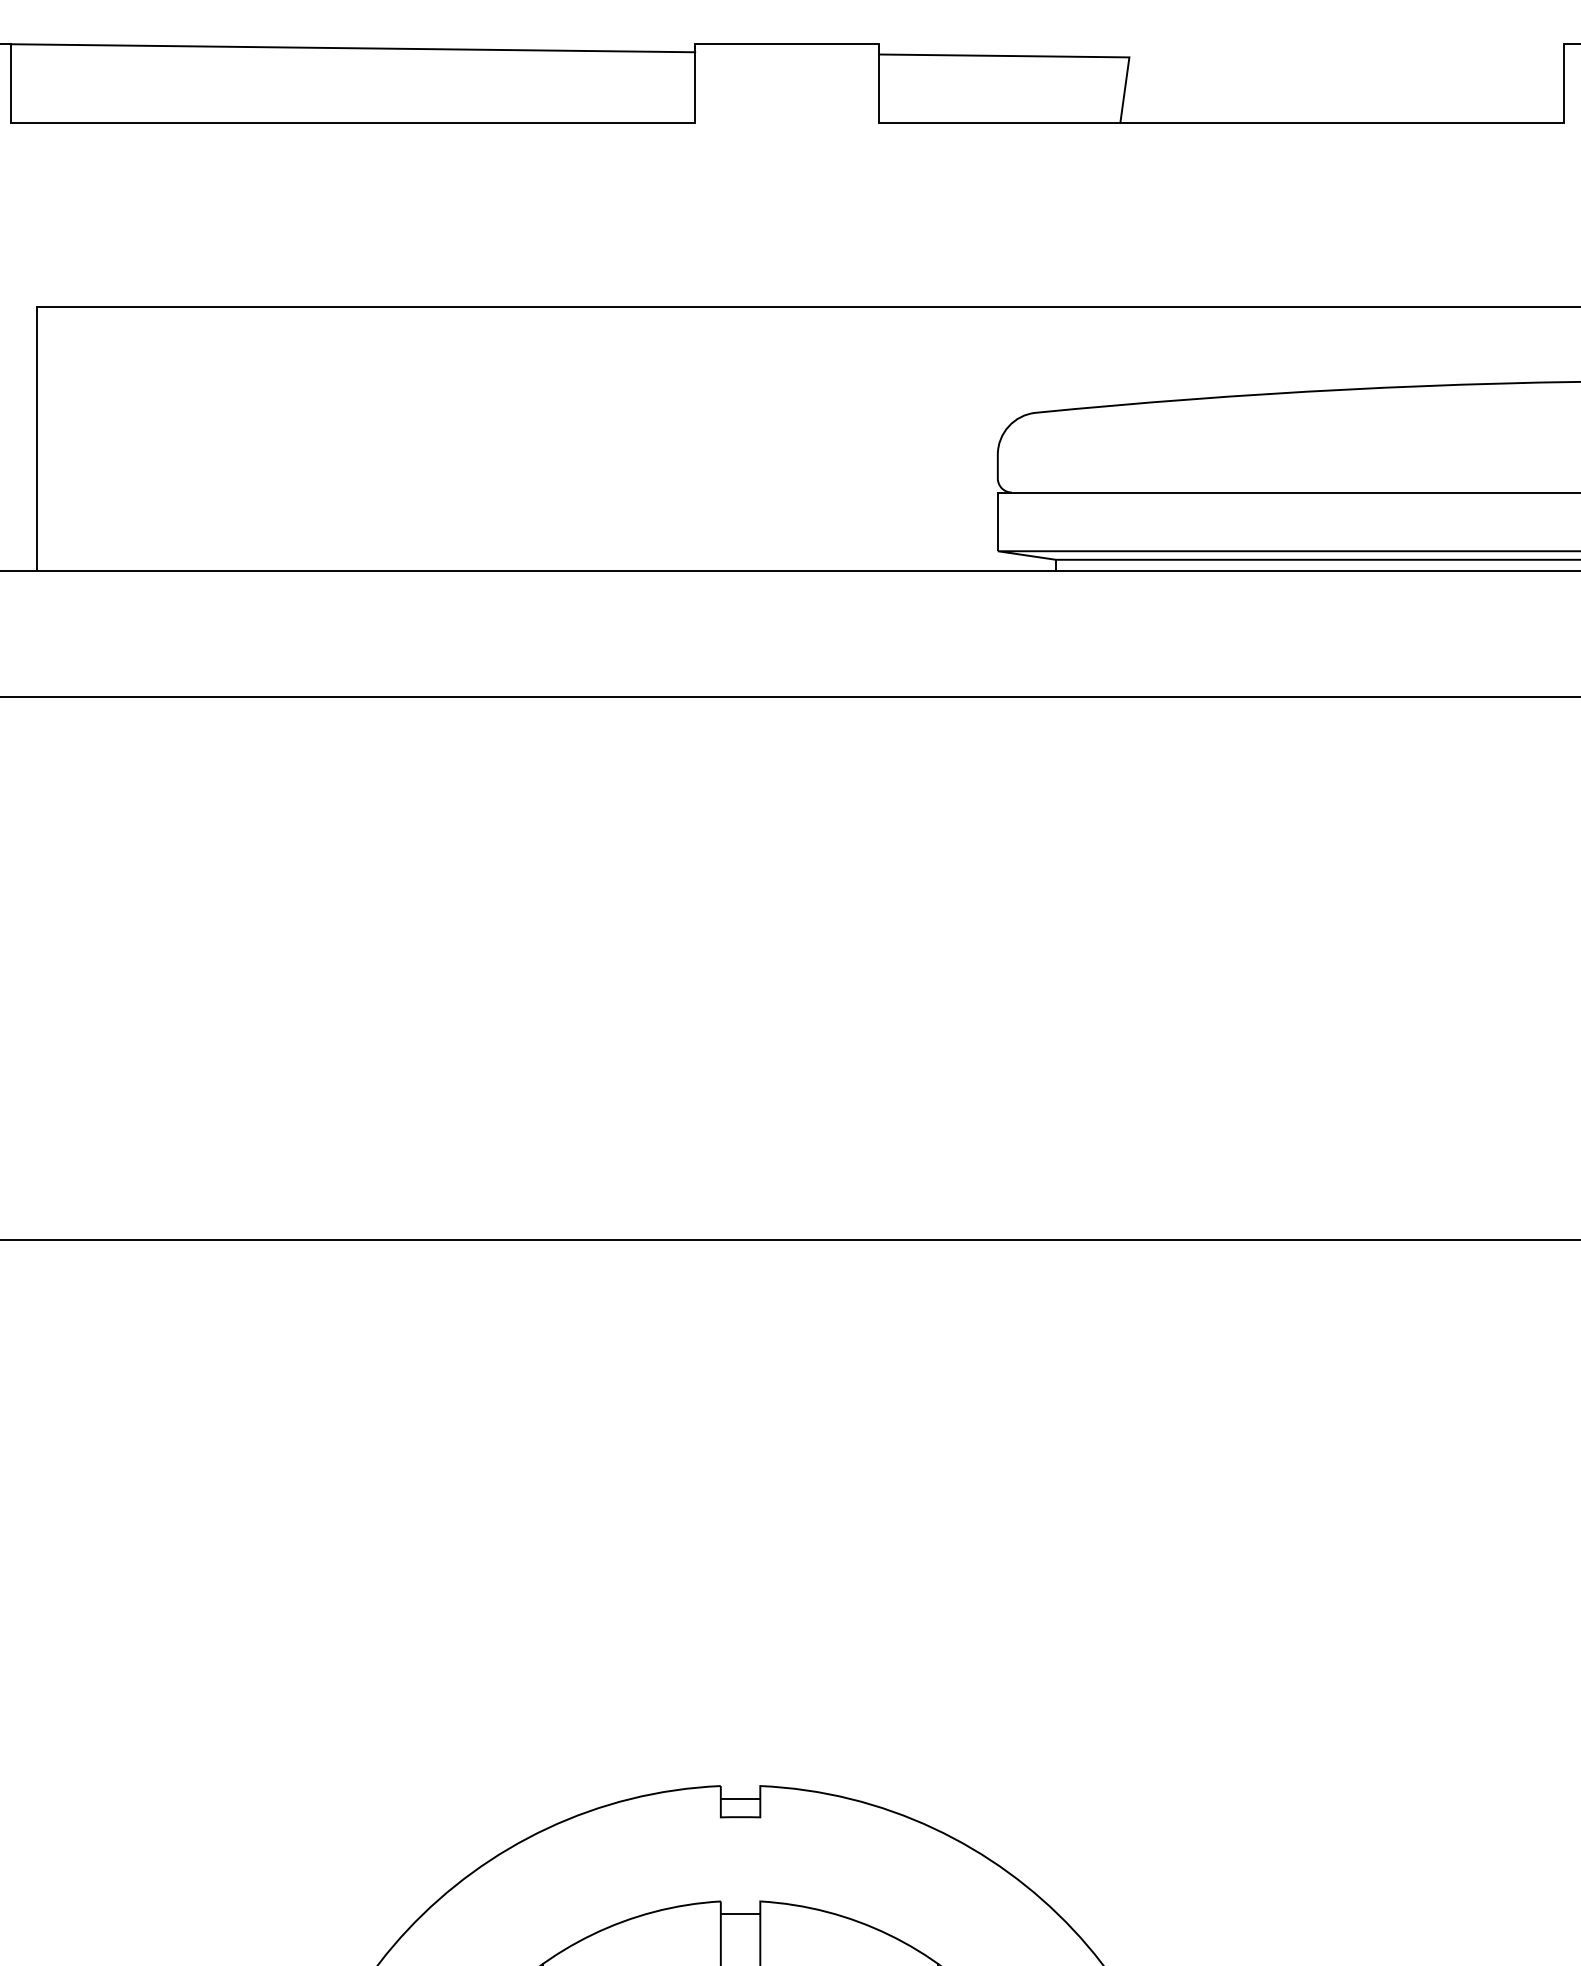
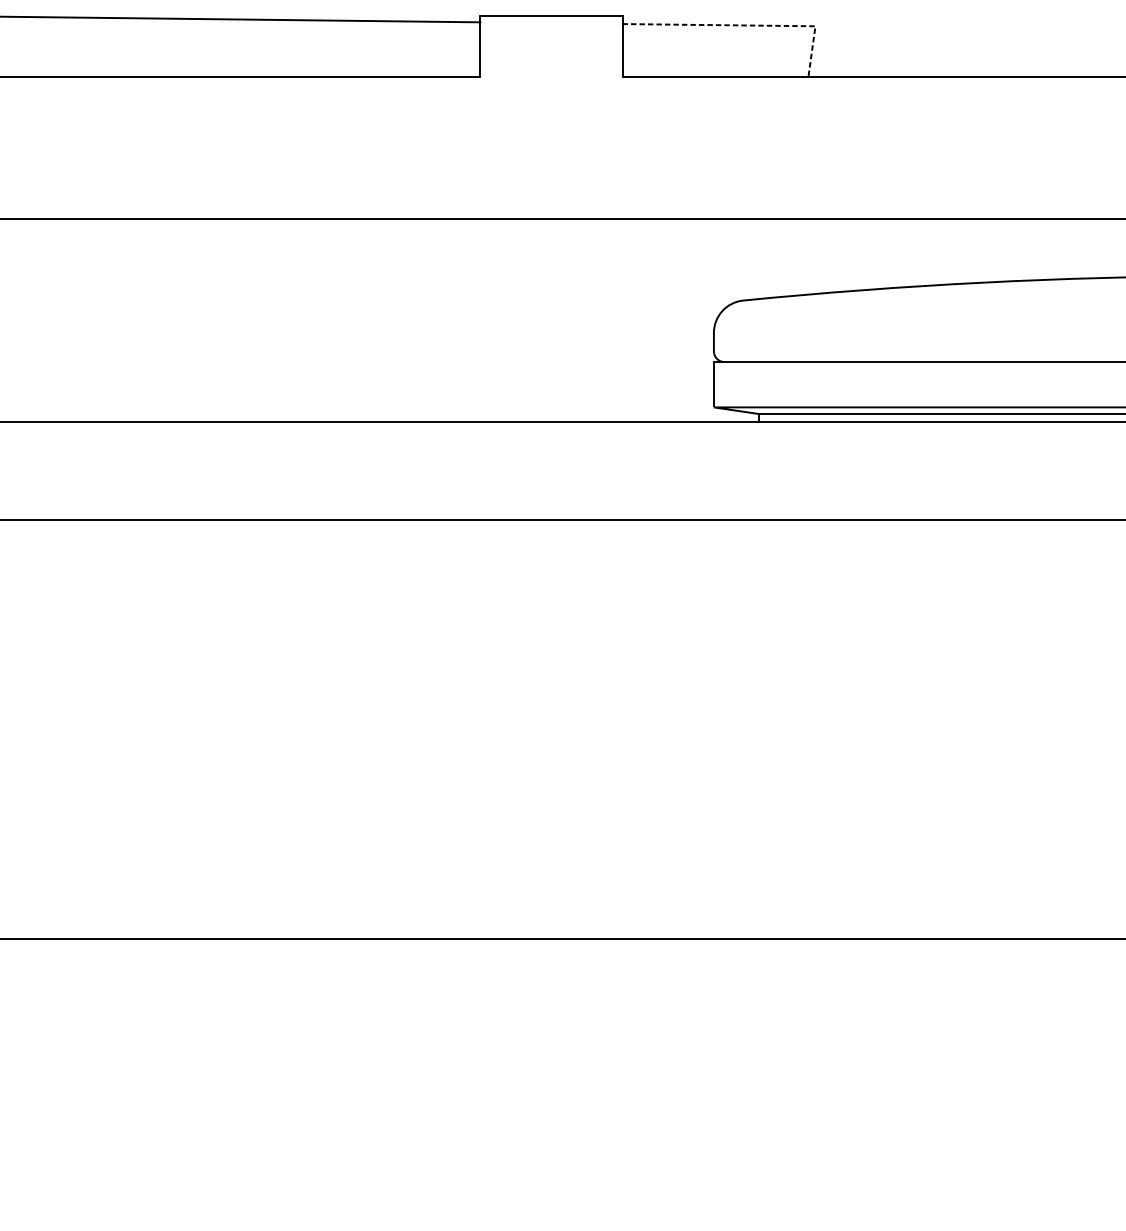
line: (1038, 56) -> (745, 25), solid -> dashed

